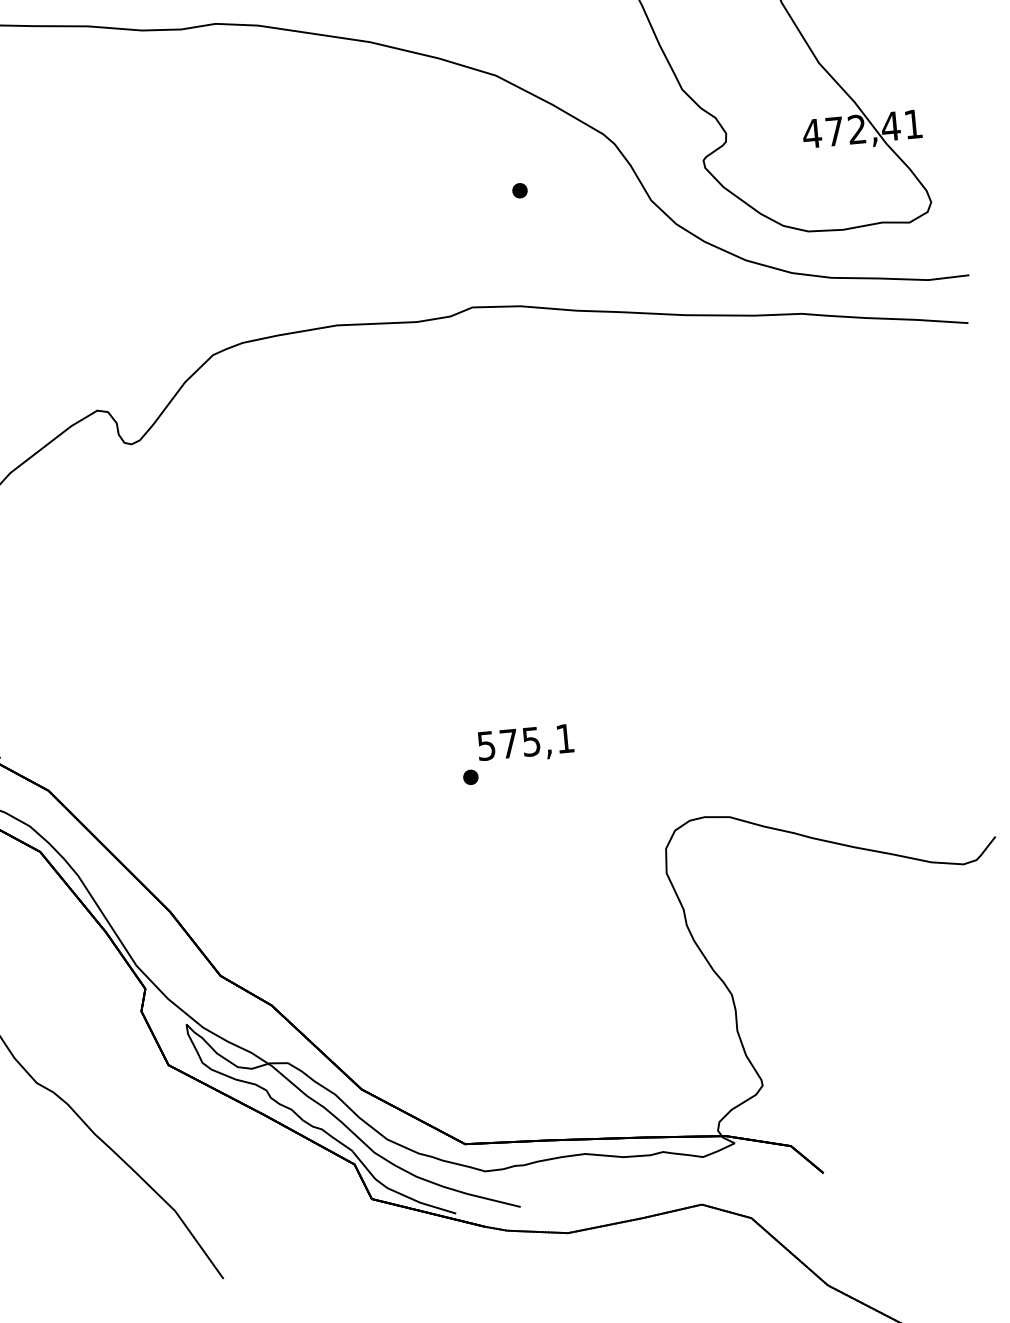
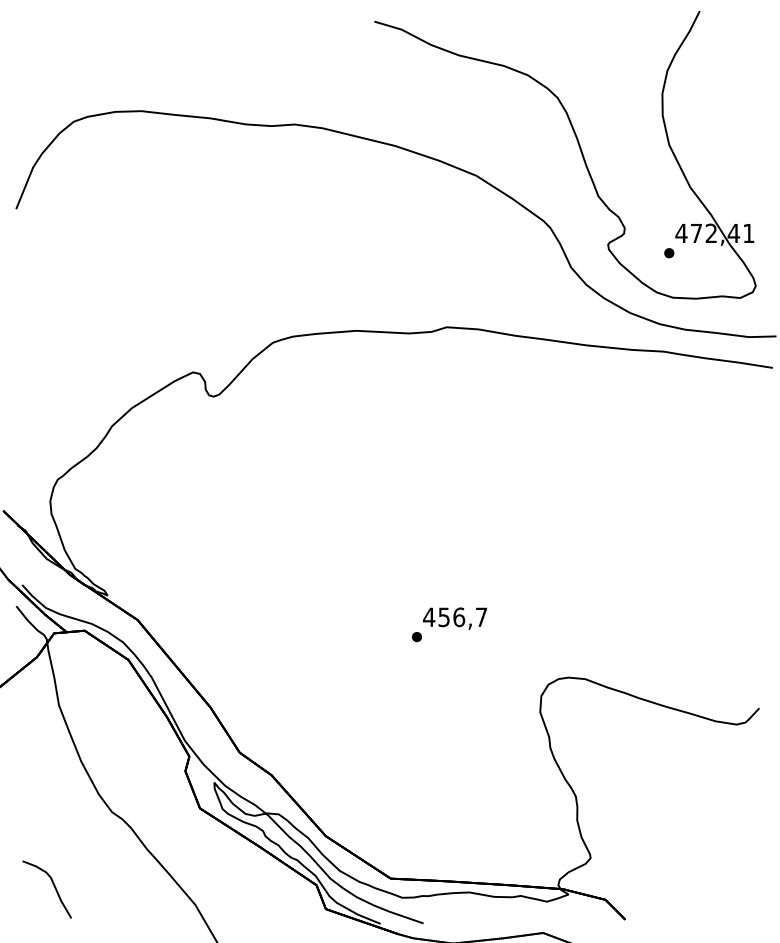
part: (520, 191) -> (669, 253), moved
text: (526, 742) -> (455, 617), 575,1 -> 456,7

